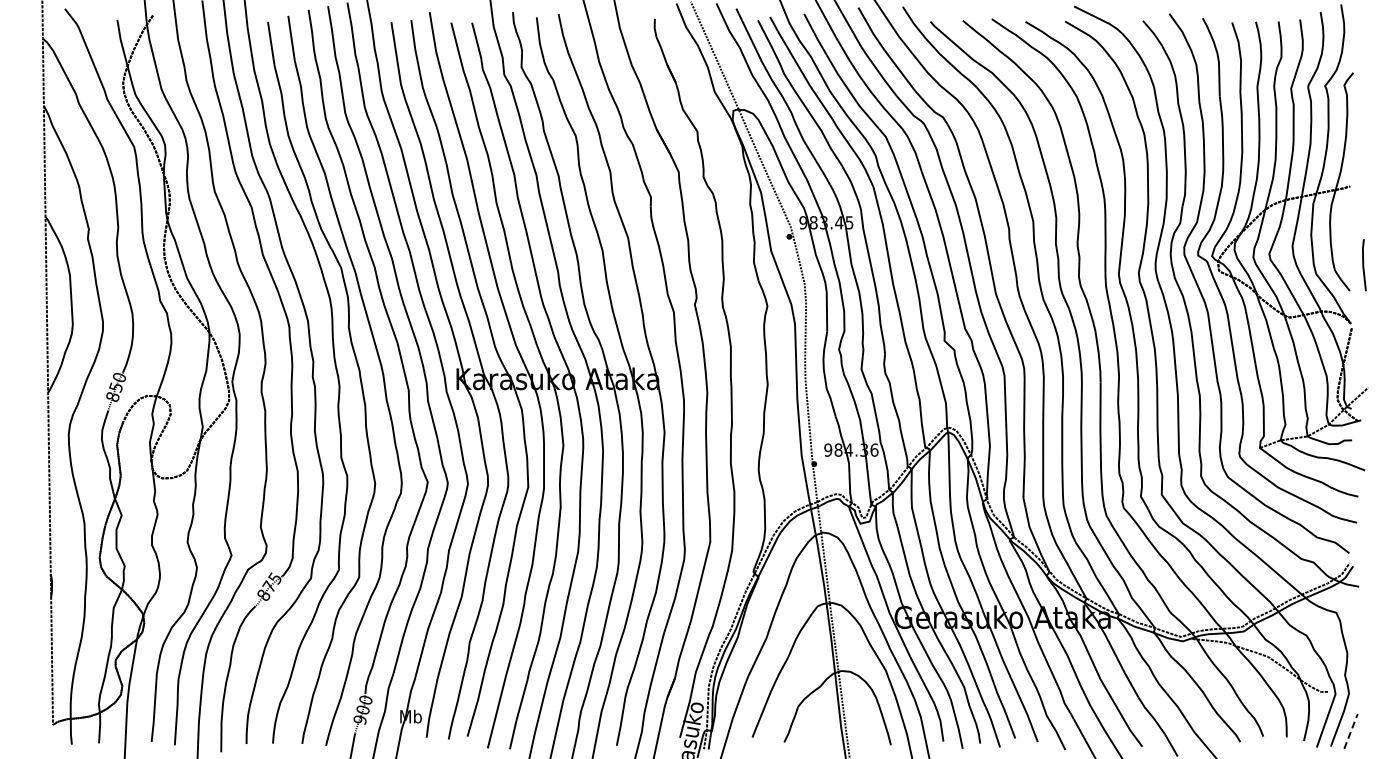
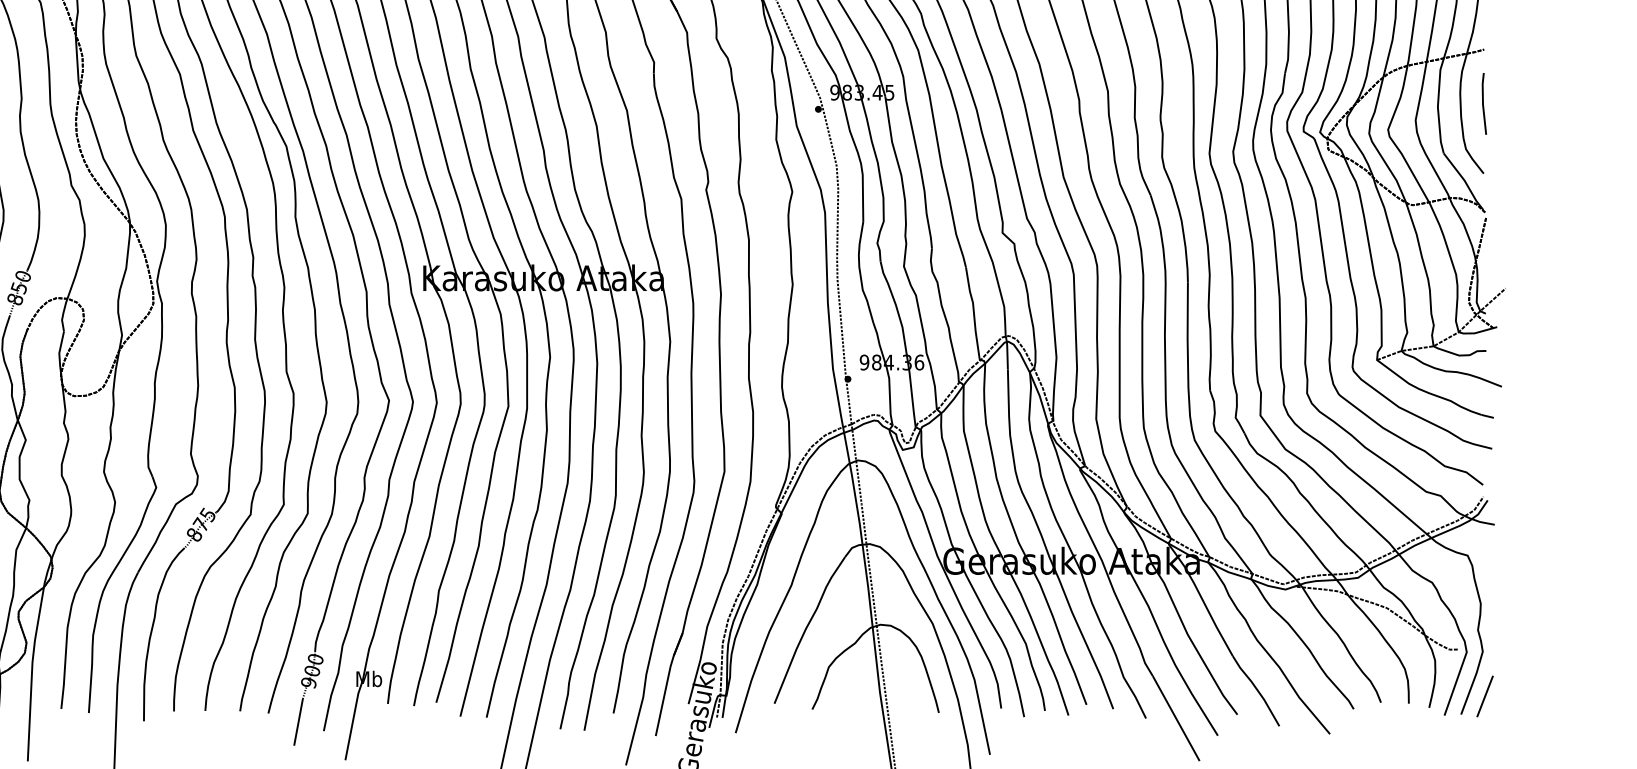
line: (1364, 265) -> (1484, 104), moved
line: (1351, 731) -> (1485, 696), dashed -> solid

